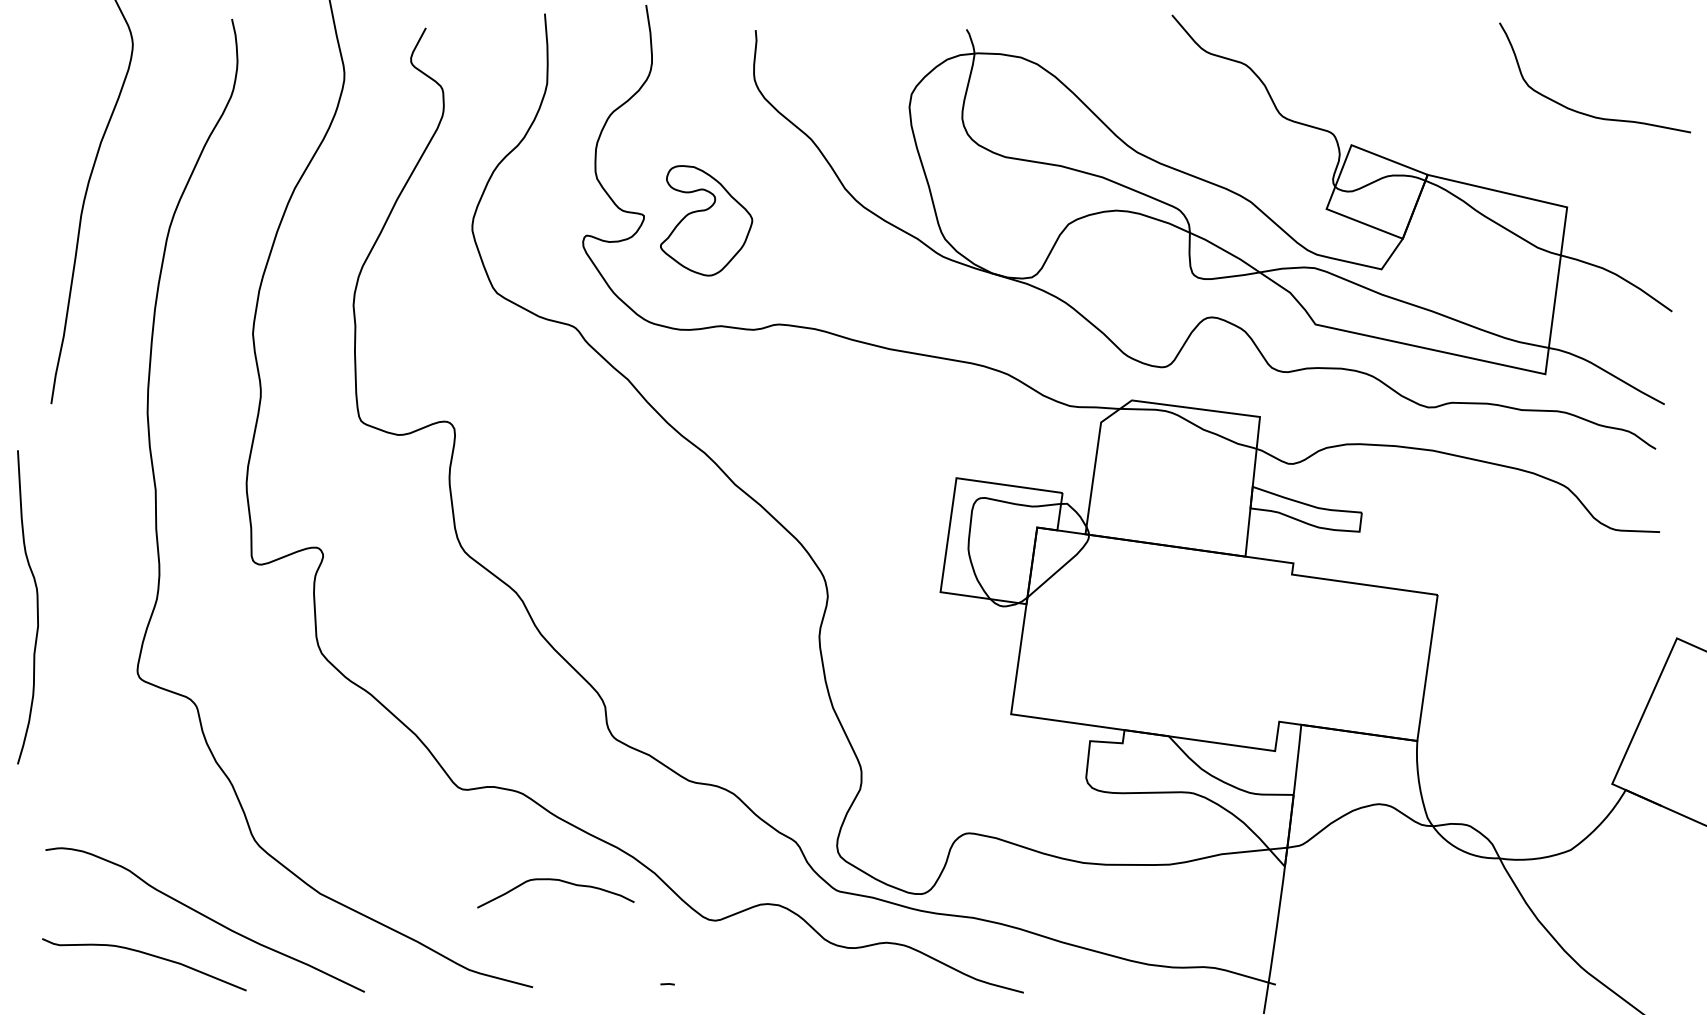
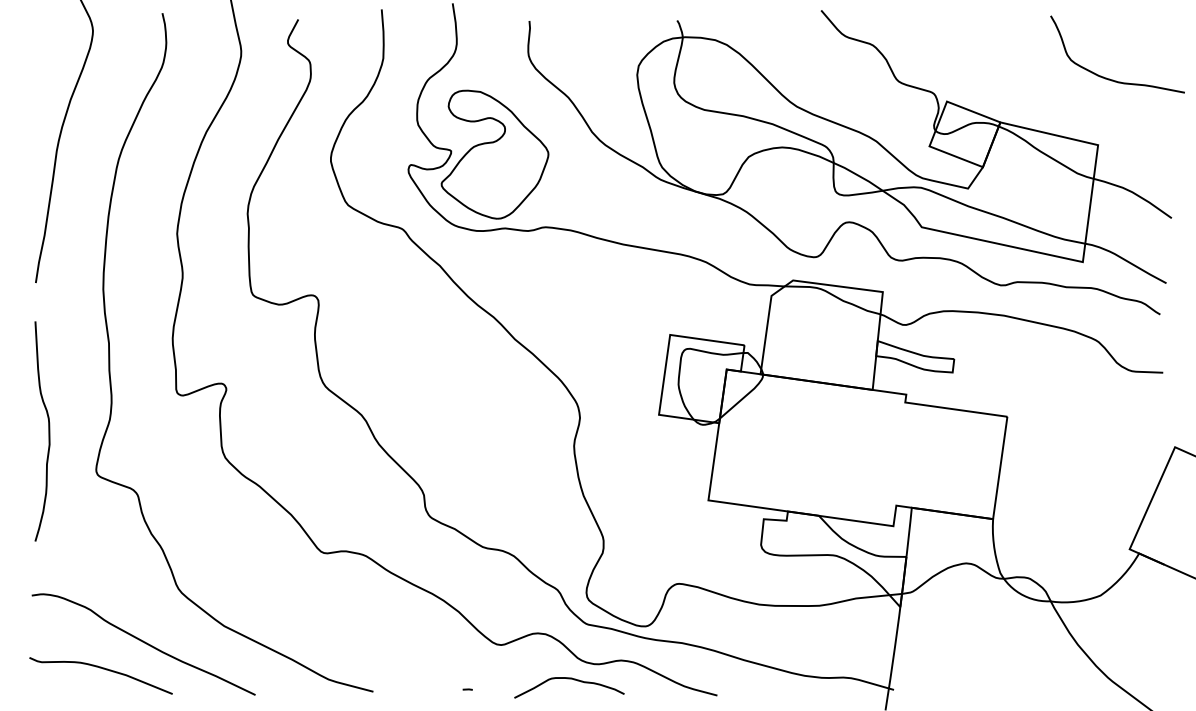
part: (705, 220) -> (494, 154), size x1.67
curve: (36, 607) -> (48, 431), moved
curve: (555, 881) -> (569, 679), moved

